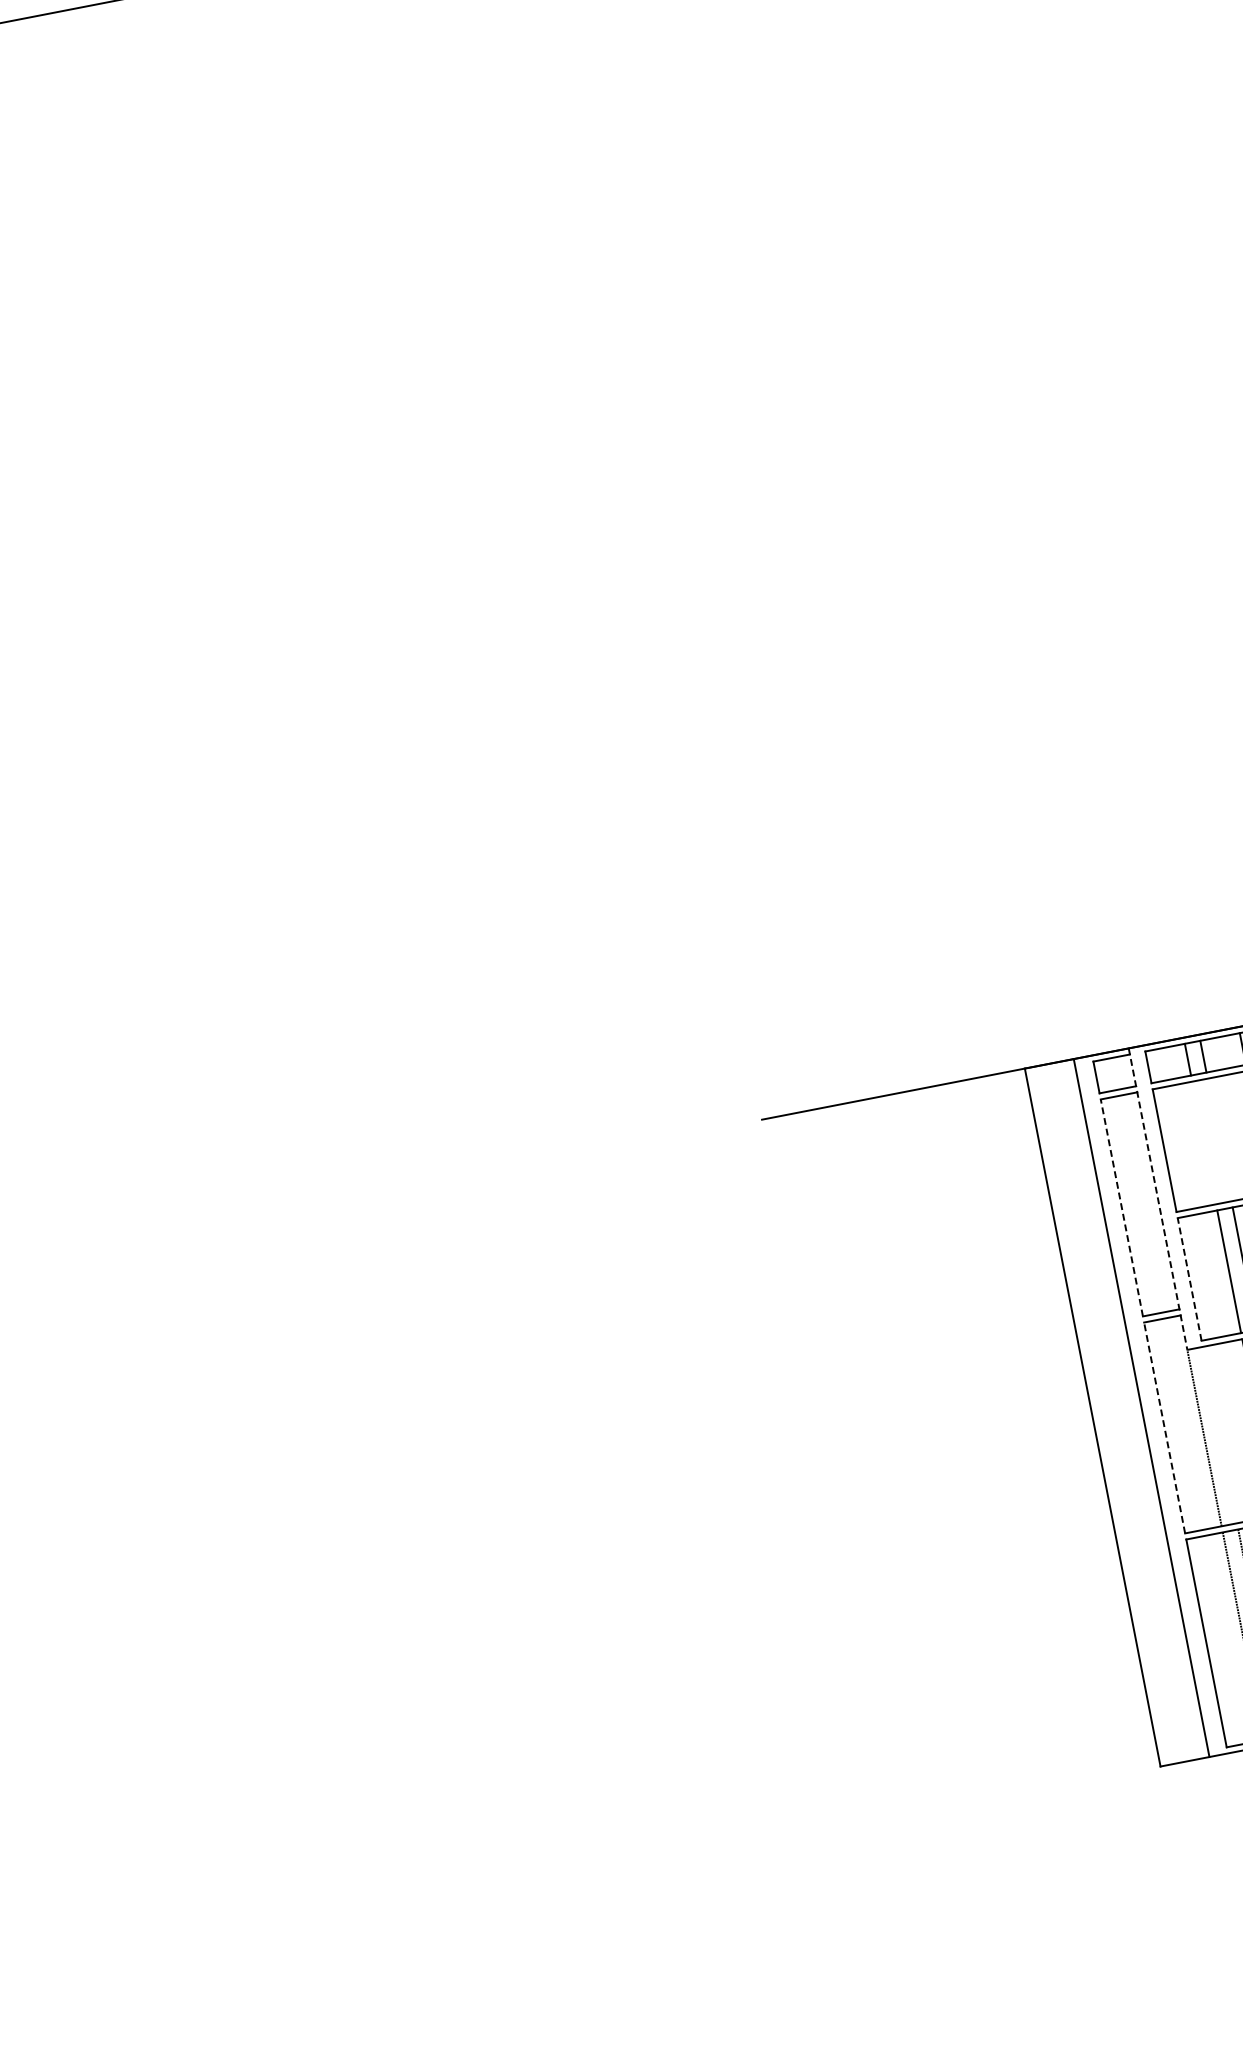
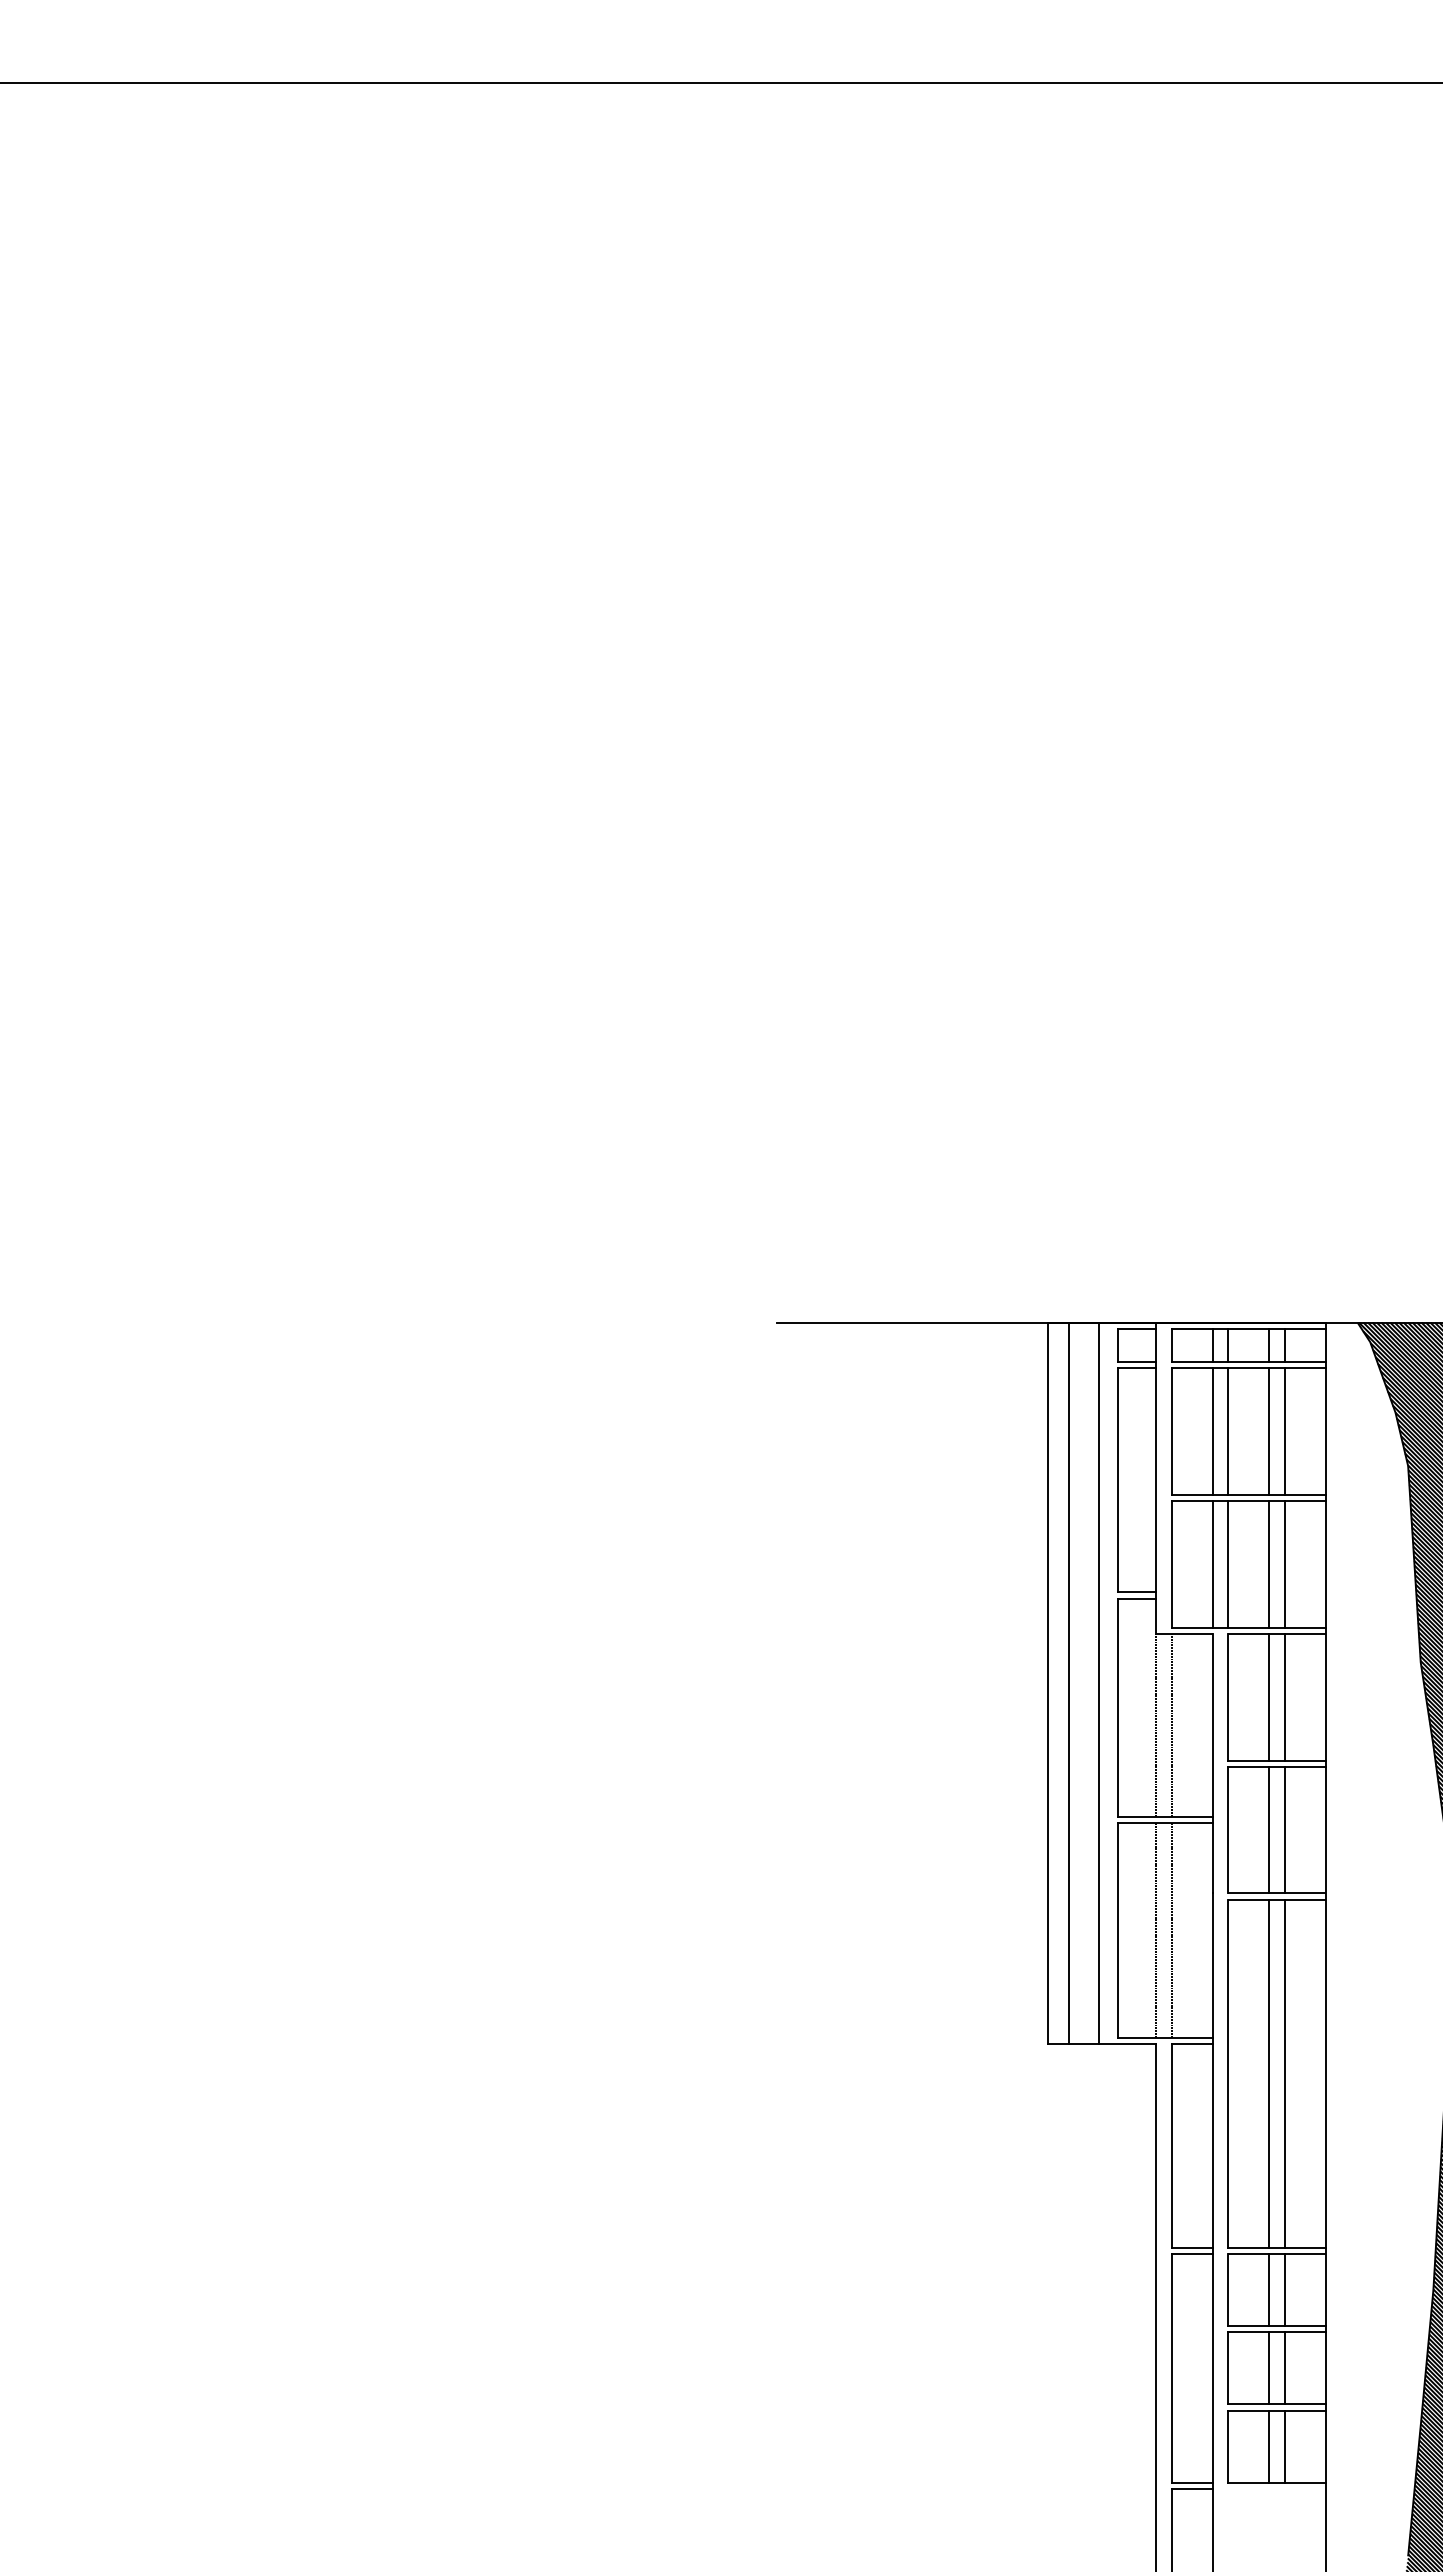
line: (1219, 1140) -> (1228, 1431), added
line: (1204, 1143) -> (1212, 1431), added
line: (1157, 1199) -> (1155, 1478), dashed -> solid
line: (1122, 1207) -> (1118, 1479), dashed -> solid
line: (1189, 1279) -> (1171, 1564), dashed -> solid
line: (1113, 1413) -> (1069, 1683), added
line: (1165, 1427) -> (1118, 1707), dashed -> solid
line: (1219, 1435) -> (1171, 1725), added

